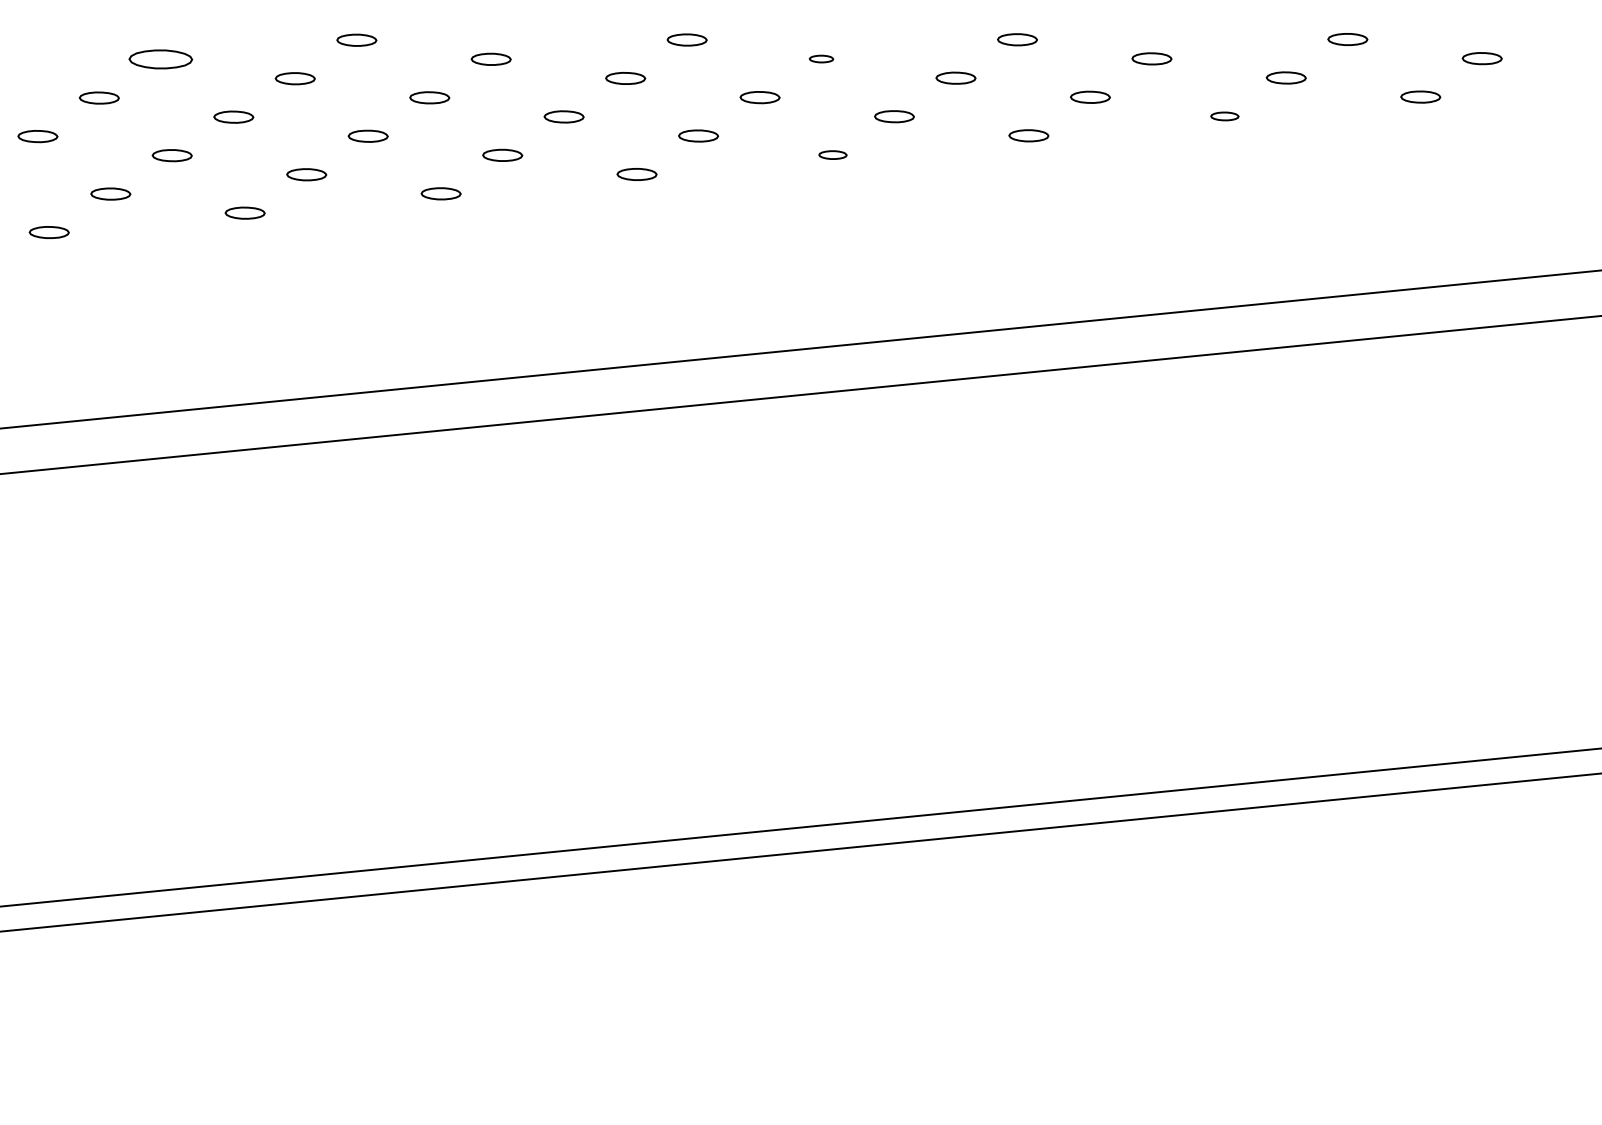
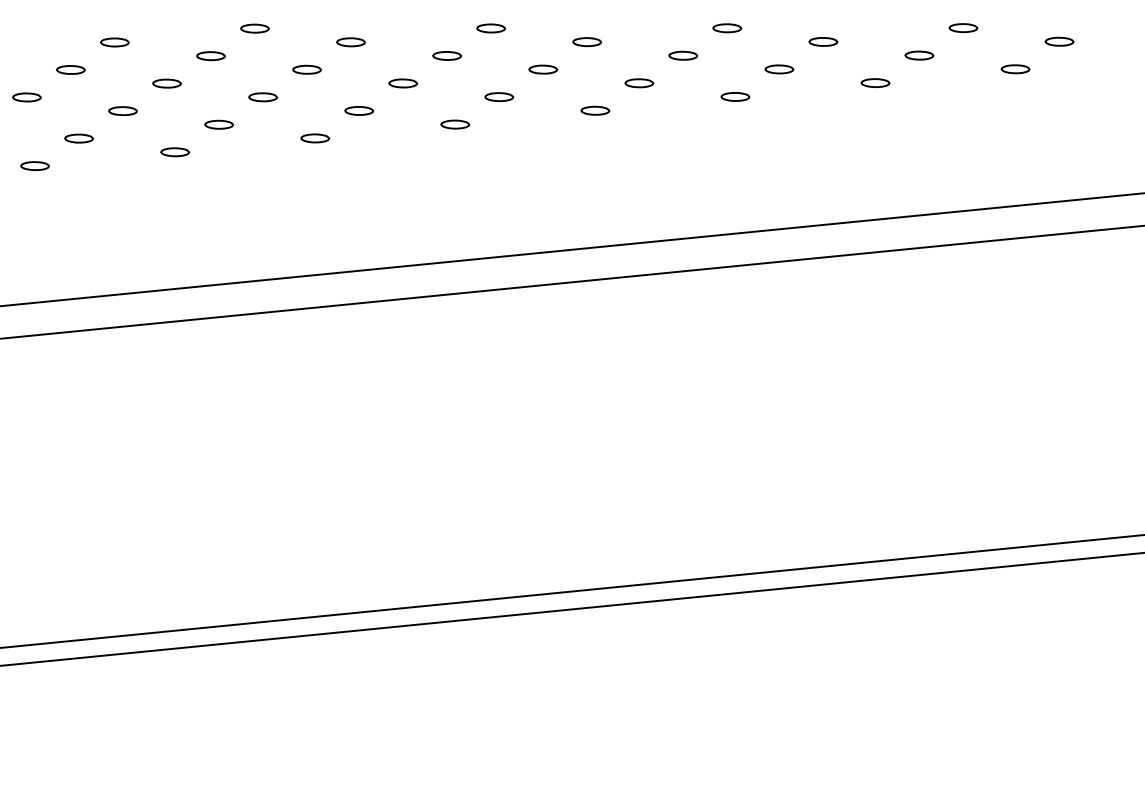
part: (821, 58) -> (587, 41), size x1.67
part: (160, 59) -> (114, 42), size x0.62
part: (1224, 116) -> (875, 83), size x1.43
part: (832, 154) -> (595, 110), size x1.43

